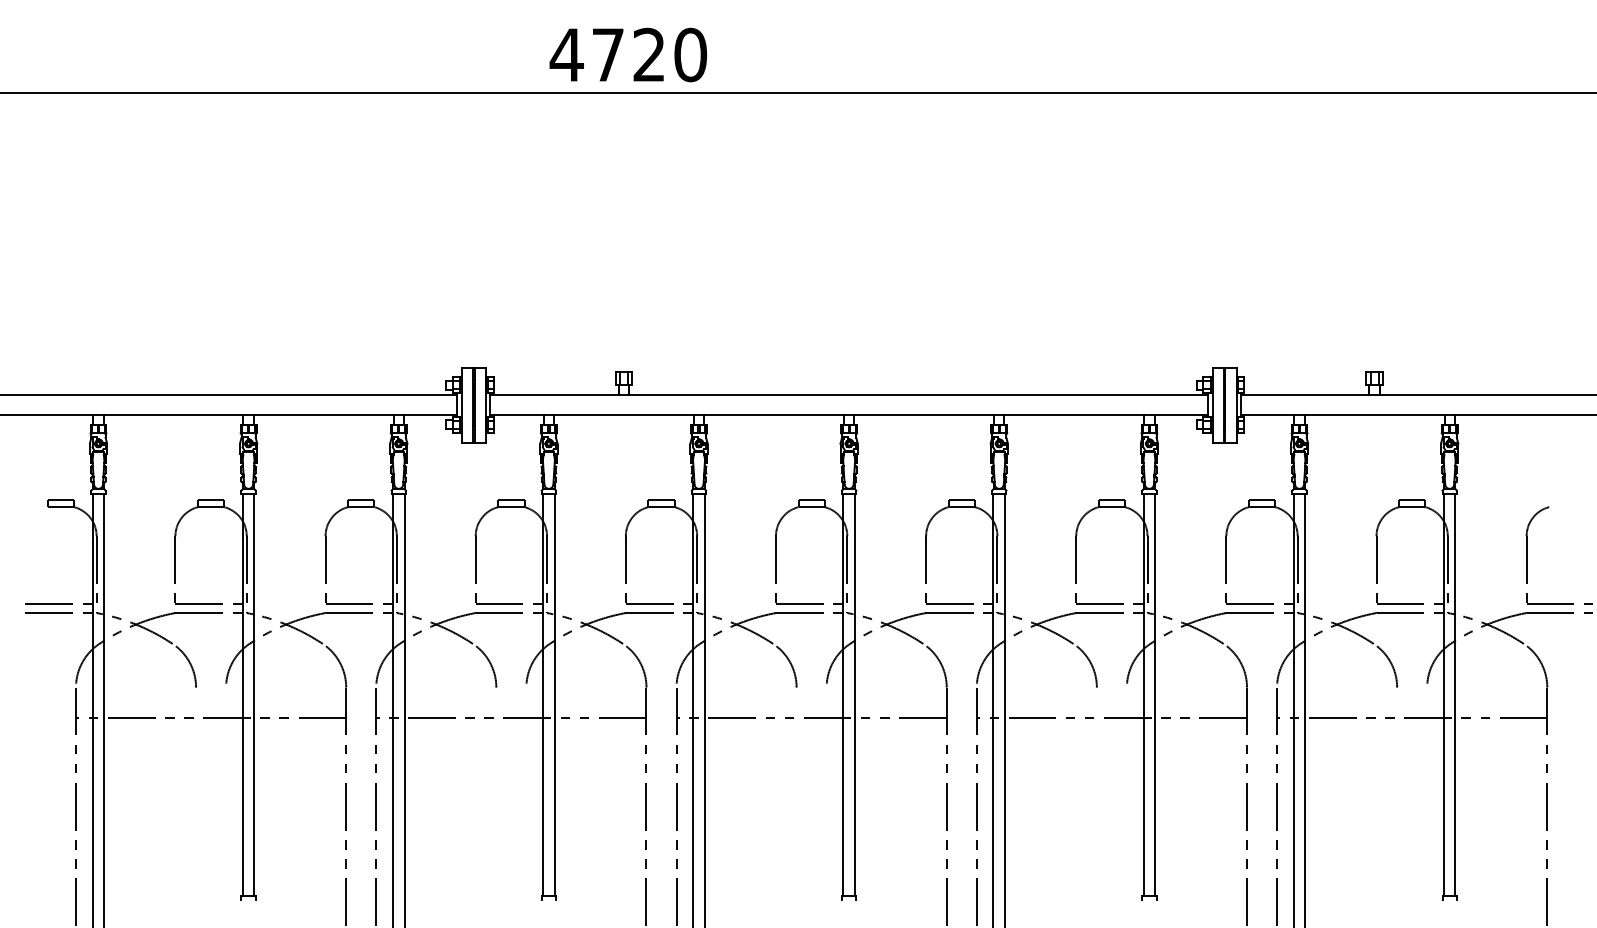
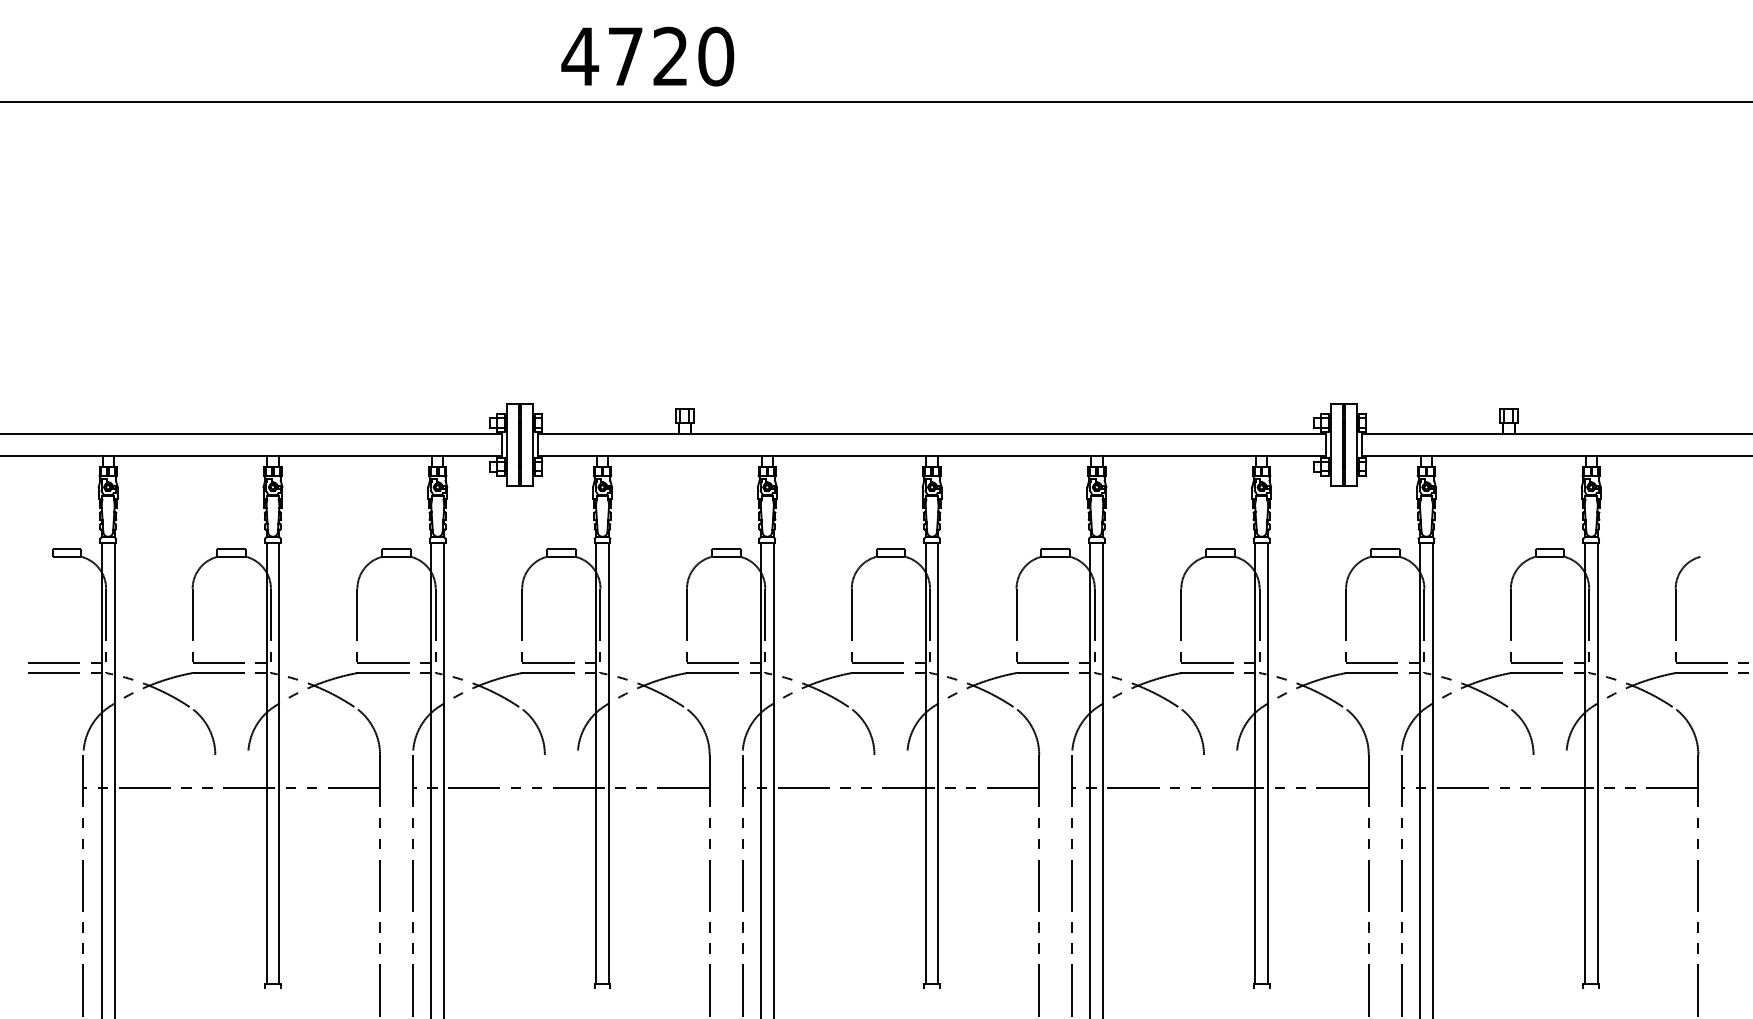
text: (628, 54) -> (647, 56), moved

